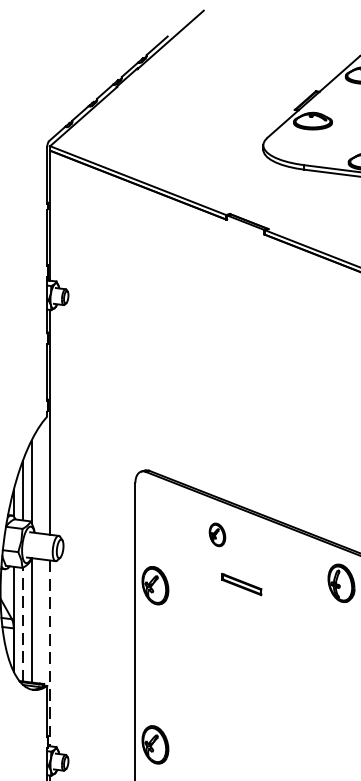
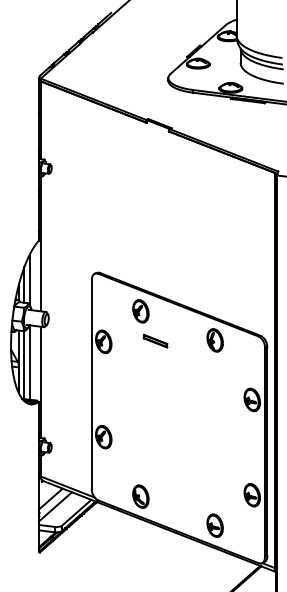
part: (216, 535) -> (140, 311), size x1.67
line: (23, 625) -> (24, 365), dashed -> solid
line: (49, 653) -> (40, 382), dashed -> solid

